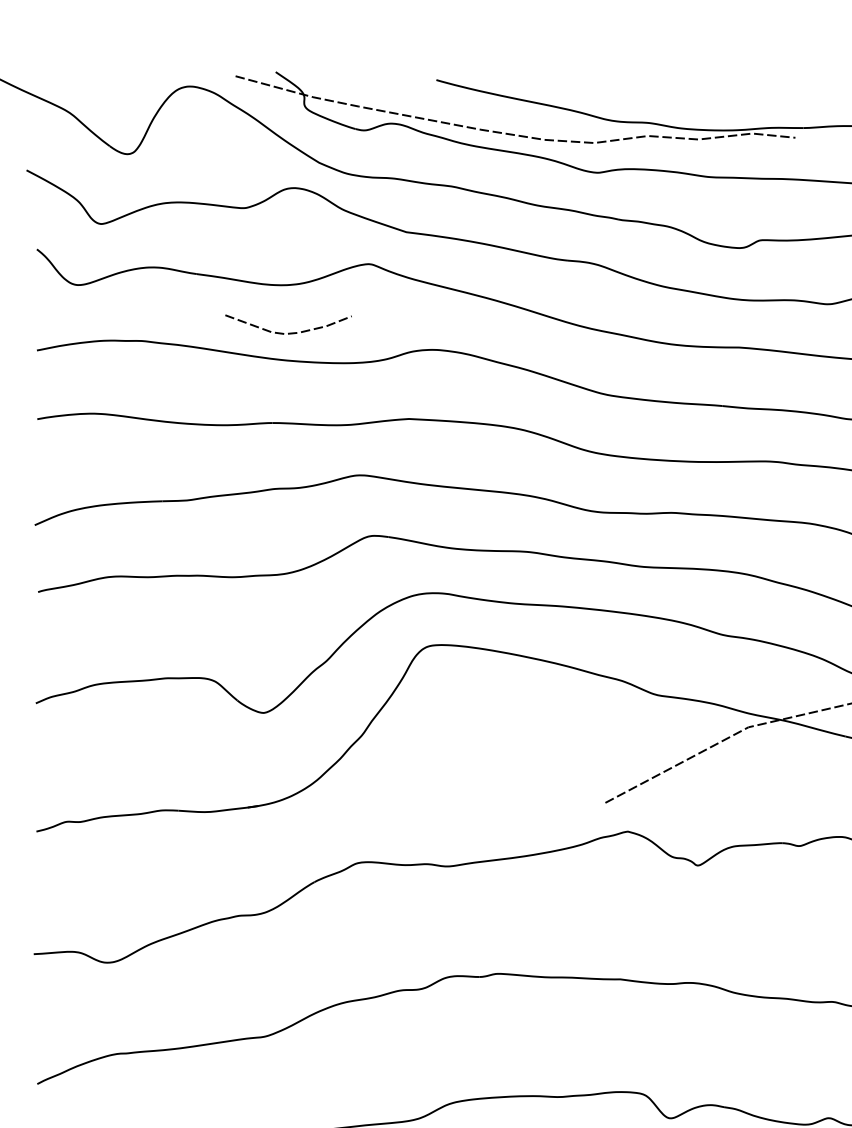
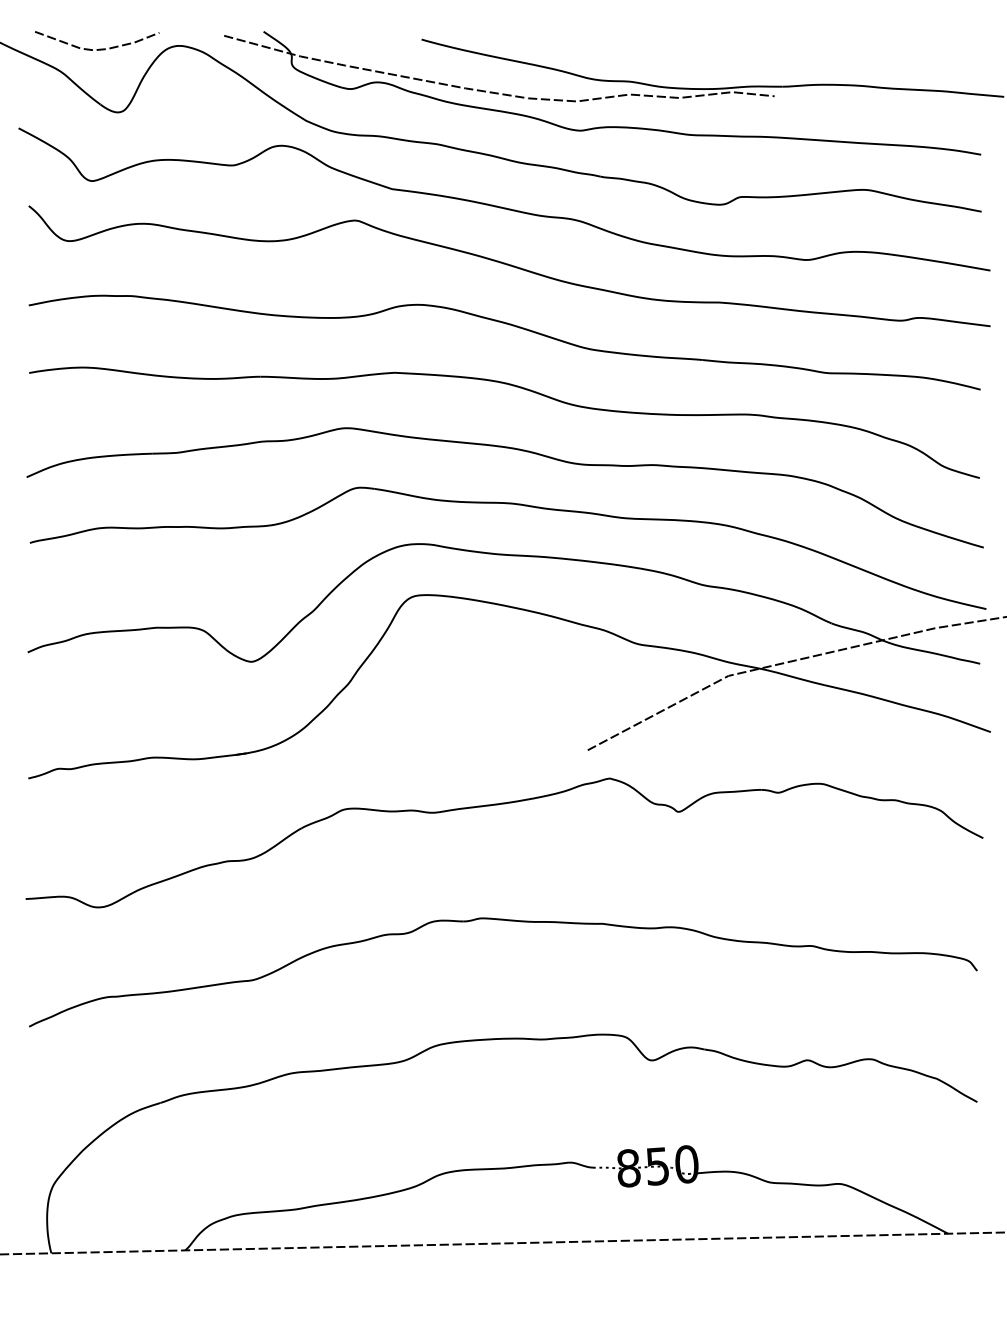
curve: (290, 332) -> (99, 48), moved

